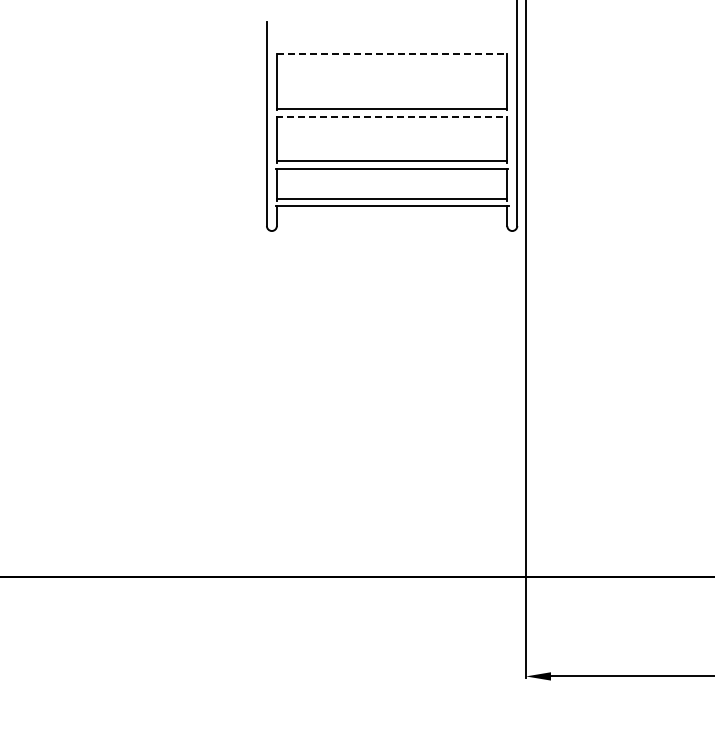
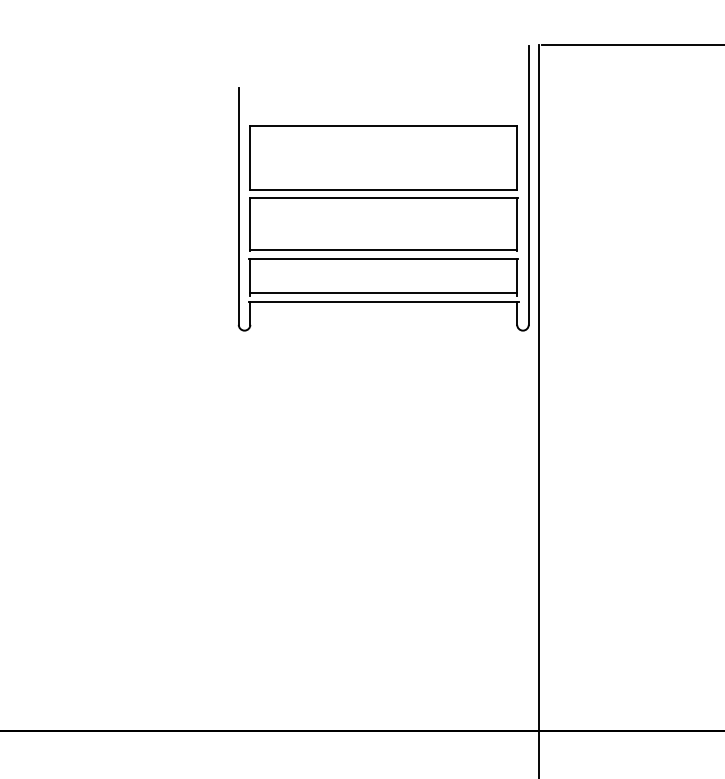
line: (392, 54) -> (384, 126), dashed -> solid
line: (392, 116) -> (384, 197), dashed -> solid

